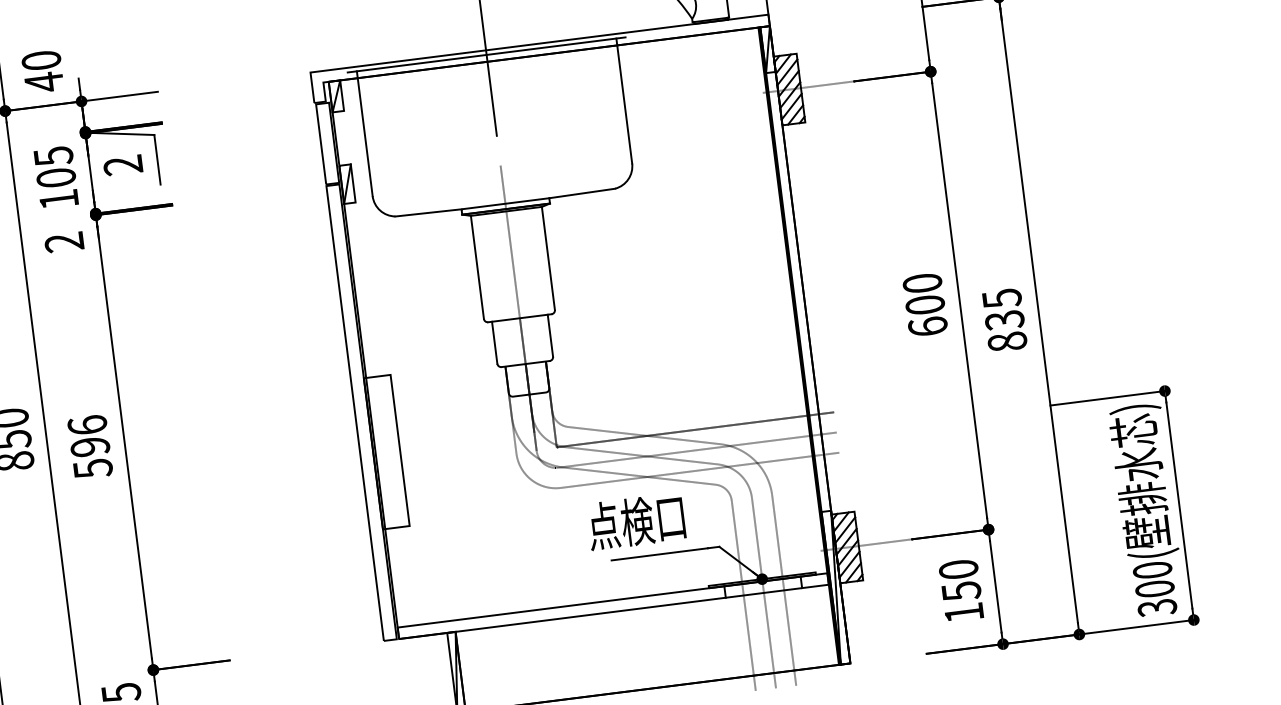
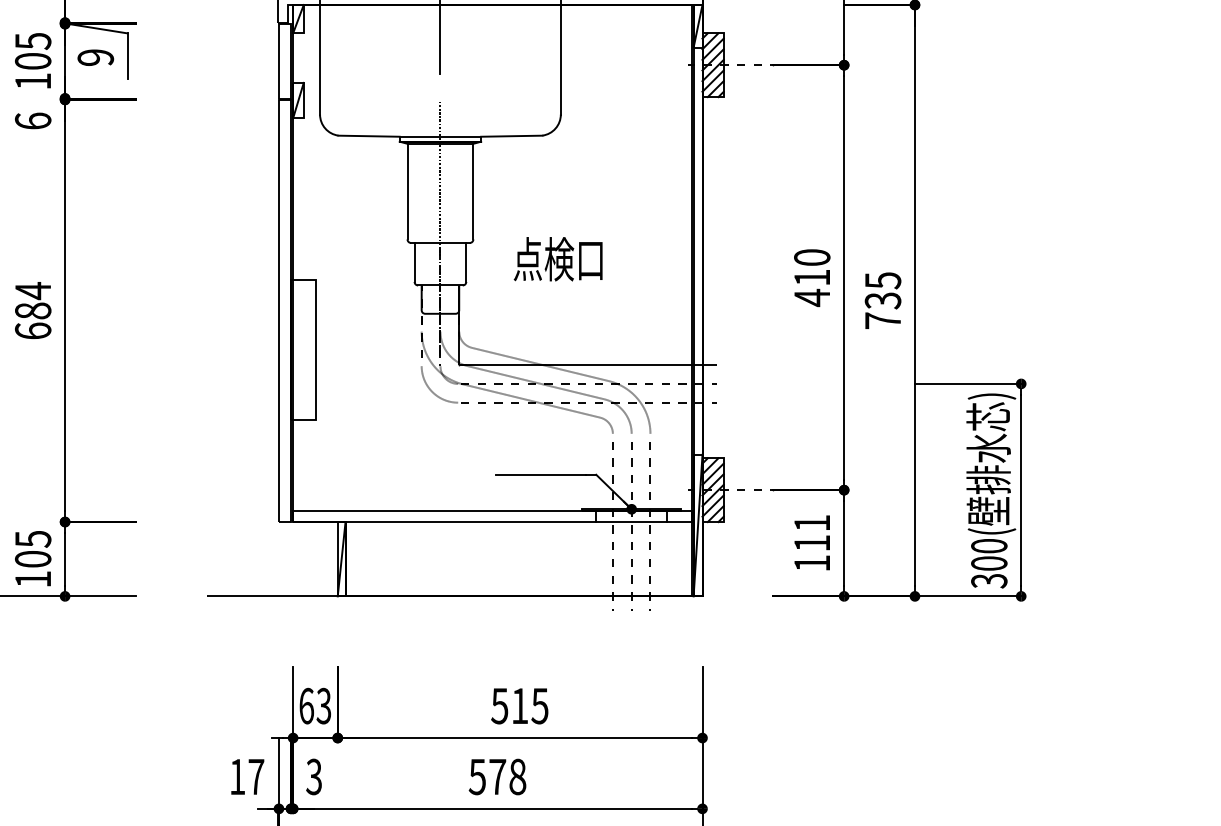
text: (123, 165) -> (96, 57), 2 -> 9
text: (63, 241) -> (32, 120), 2 -> 6
text: (927, 316) -> (812, 288), 600 -> 410
text: (1006, 341) -> (882, 320), 835 -> 735
text: (89, 446) -> (32, 310), 596 -> 684
text: (635, 522) -> (557, 259), moved
text: (960, 580) -> (812, 533), 150 -> 111

